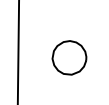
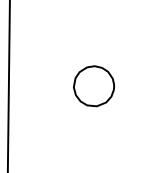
part: (69, 57) -> (94, 85), size x0.71

